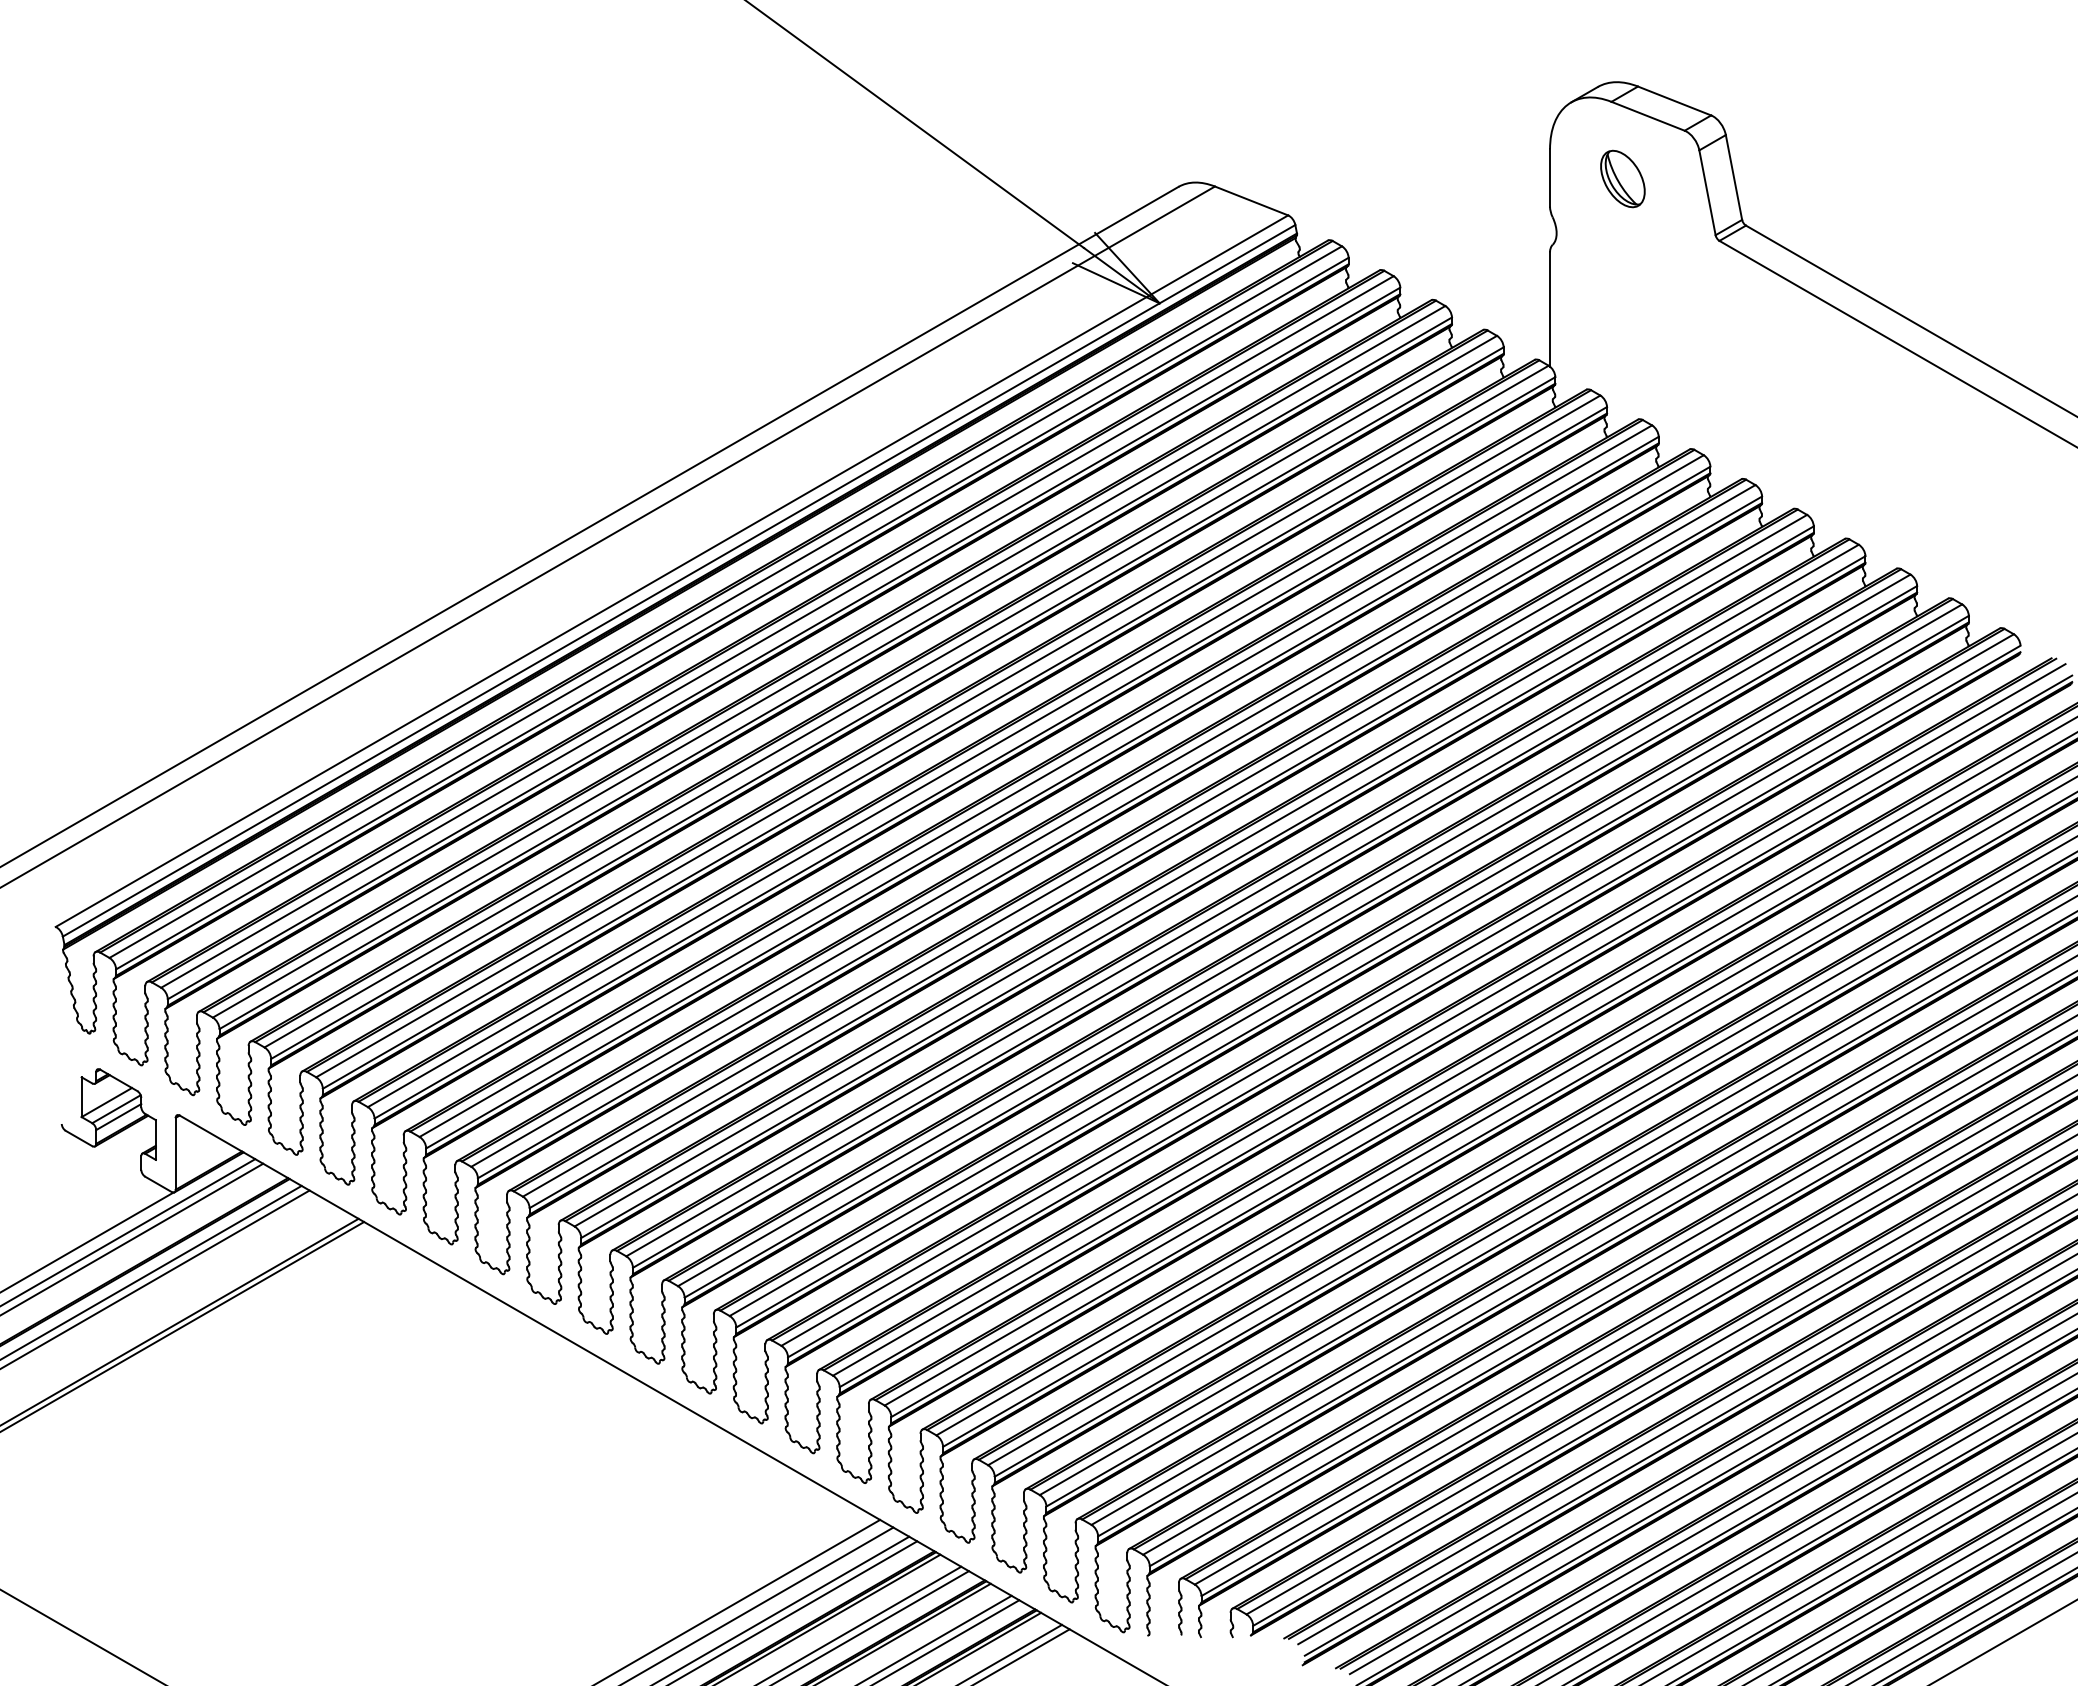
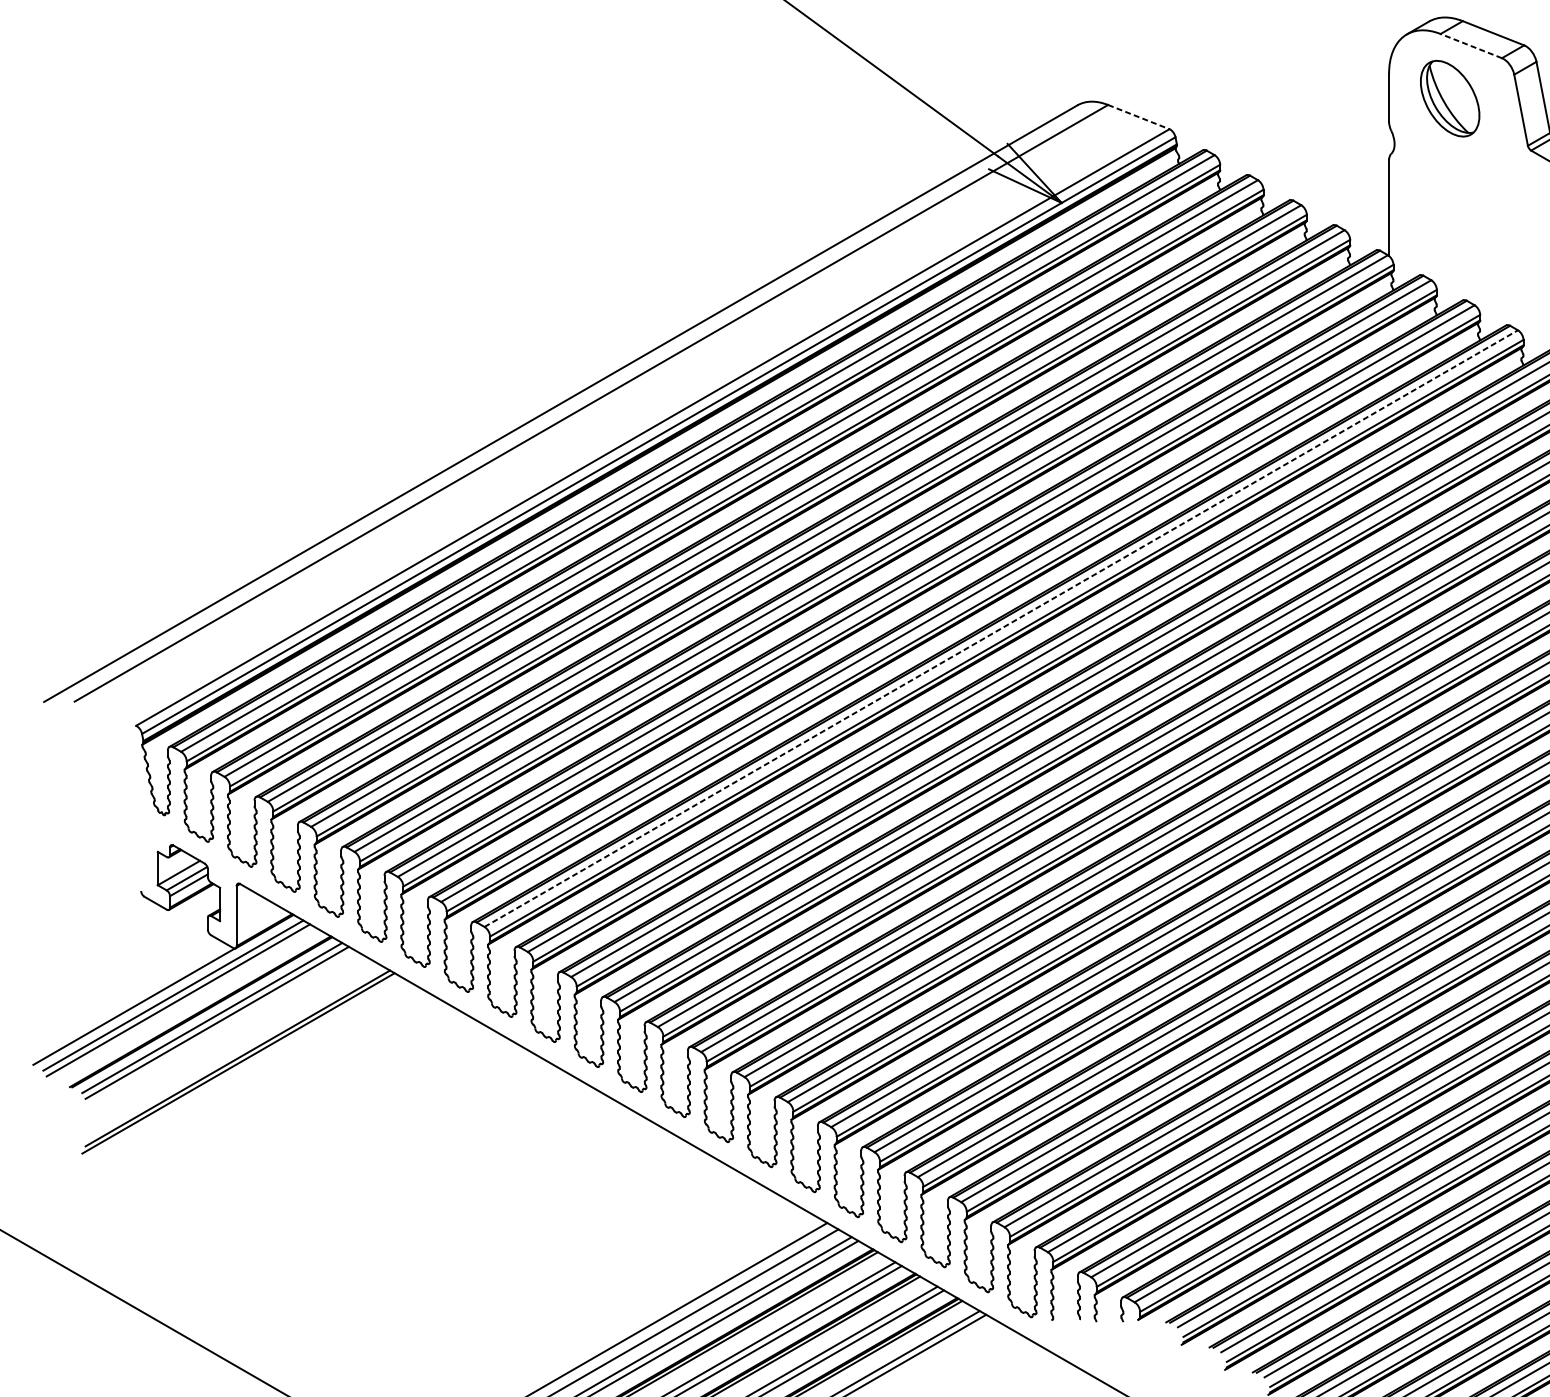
line: (1647, 116) -> (1470, 46), solid -> dashed
part: (1622, 178) -> (1449, 98), size x1.6
line: (1252, 201) -> (1139, 117), solid -> dashed
line: (1087, 811) -> (1001, 629), solid -> dashed

